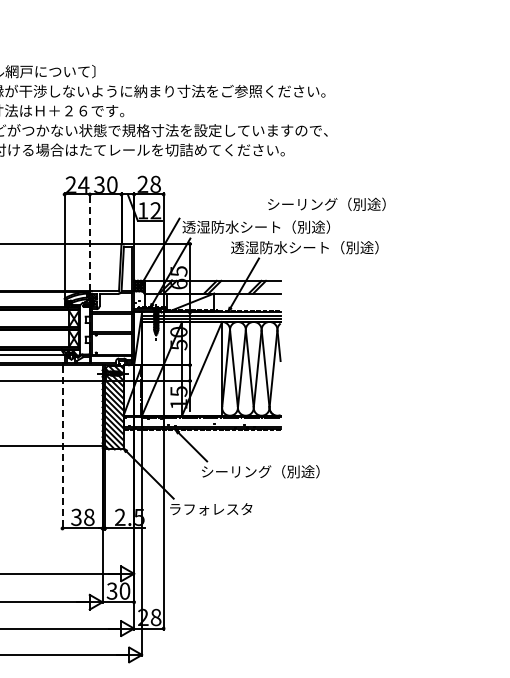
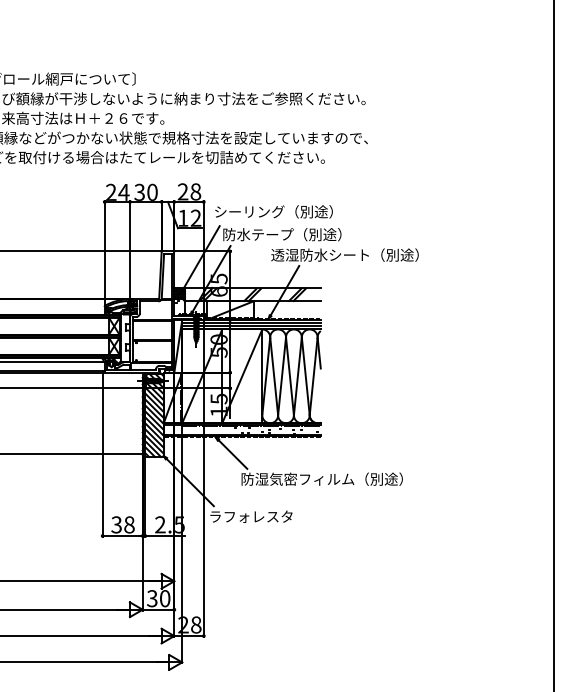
text: (326, 204) -> (273, 211), moved
text: (256, 227) -> (296, 234), 透湿防水シート（別途） -> 防水テープ（別途）
line: (90, 242) -> (130, 249), dashed -> solid
line: (62, 448) -> (102, 455), dashed -> solid
text: (281, 471) -> (321, 478), シーリング（別途） -> 防湿気密フィルム（別途）

